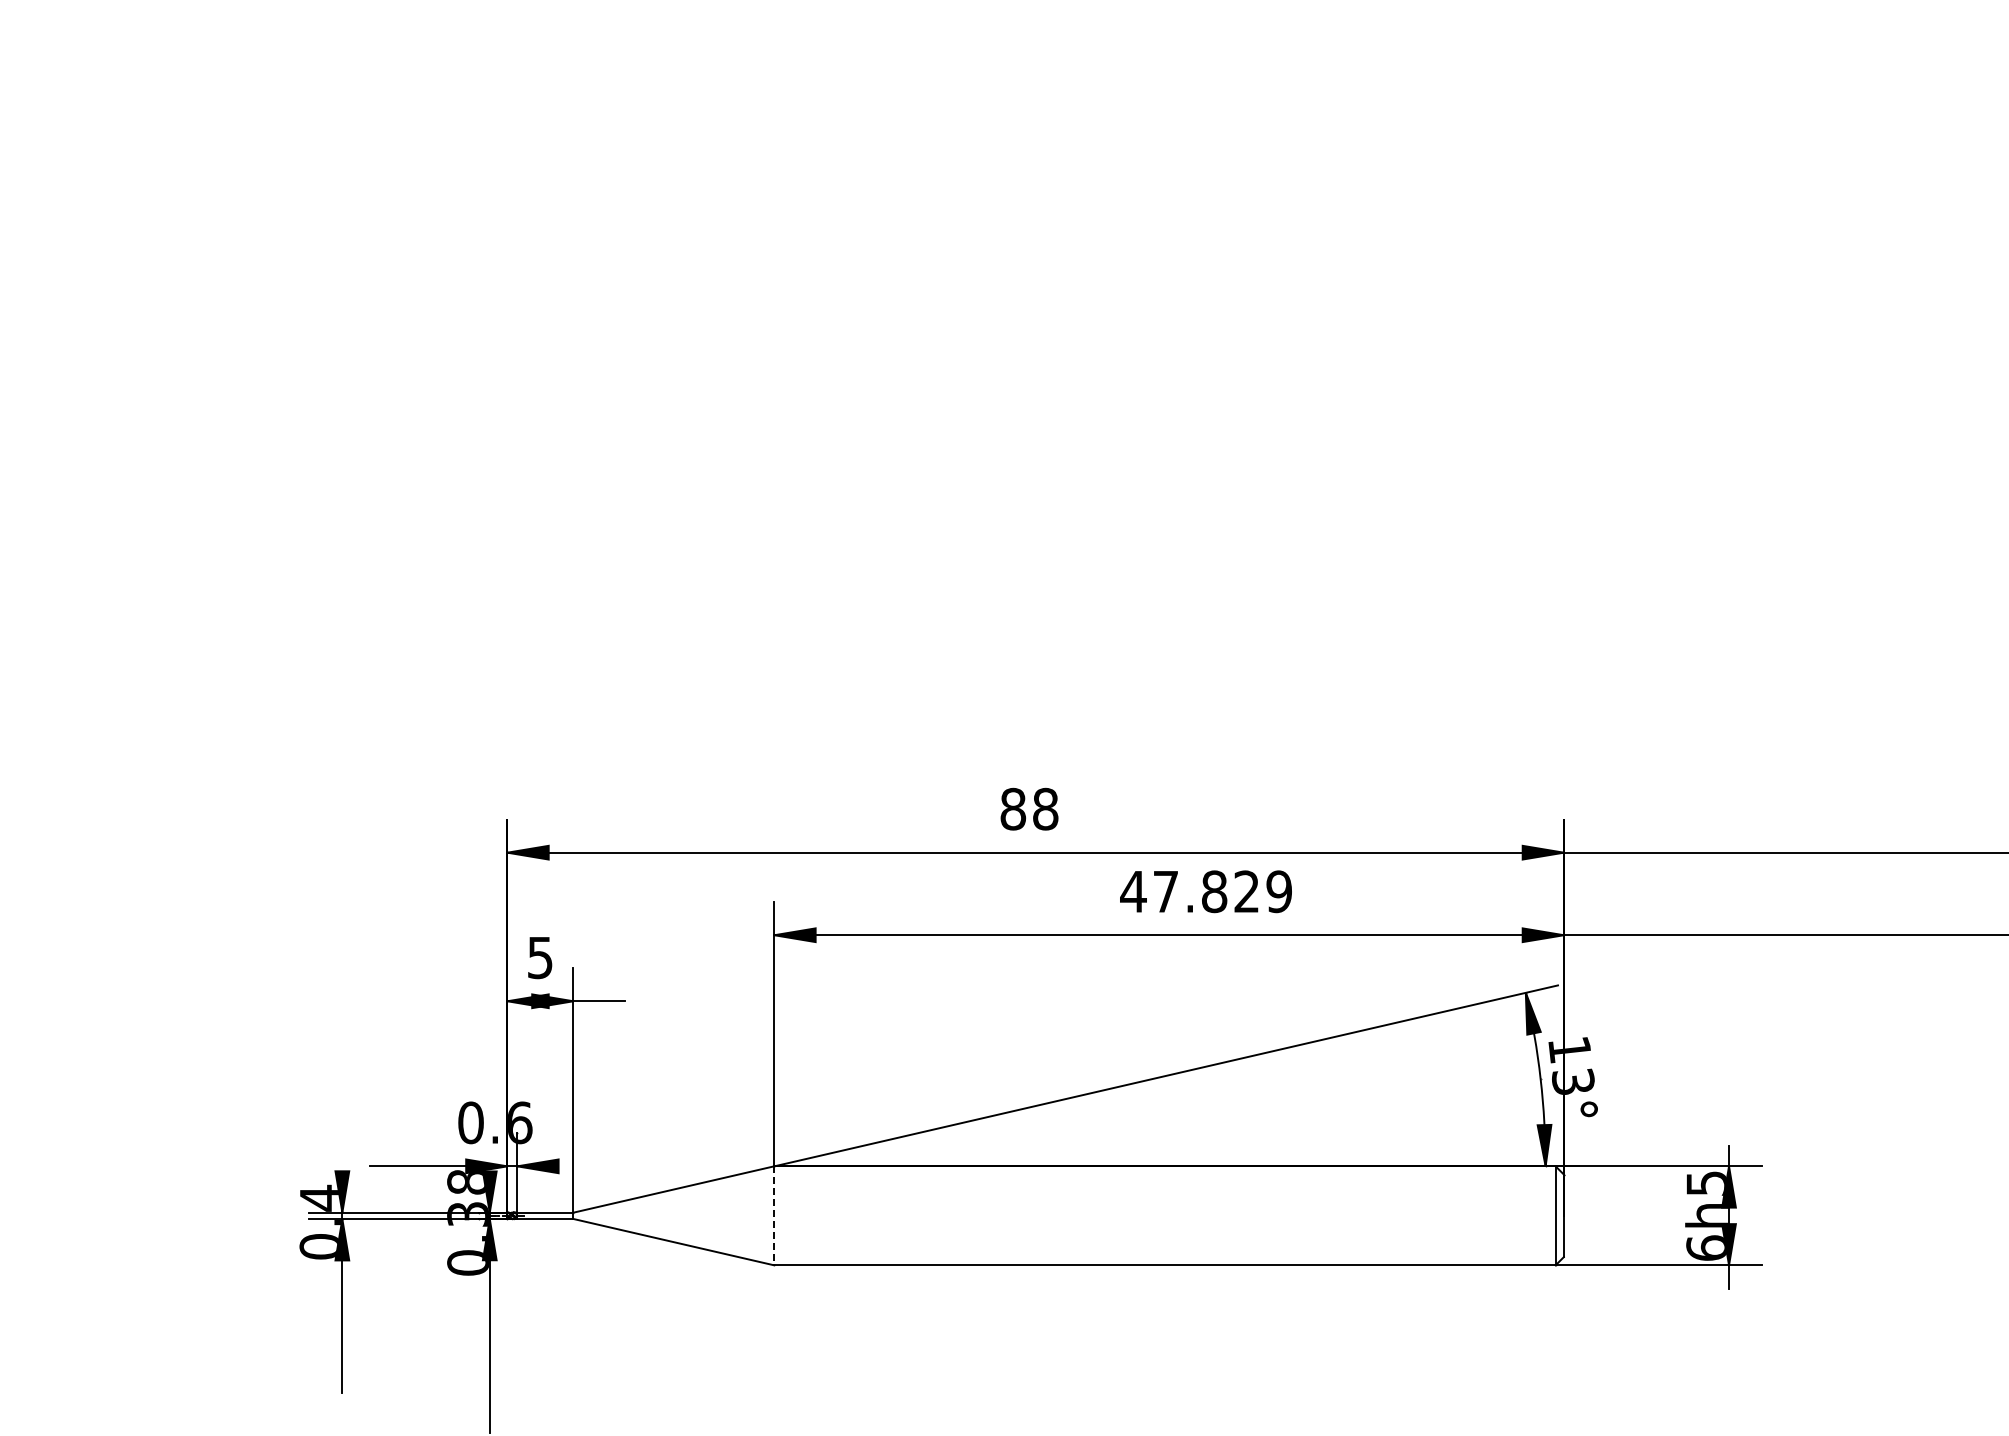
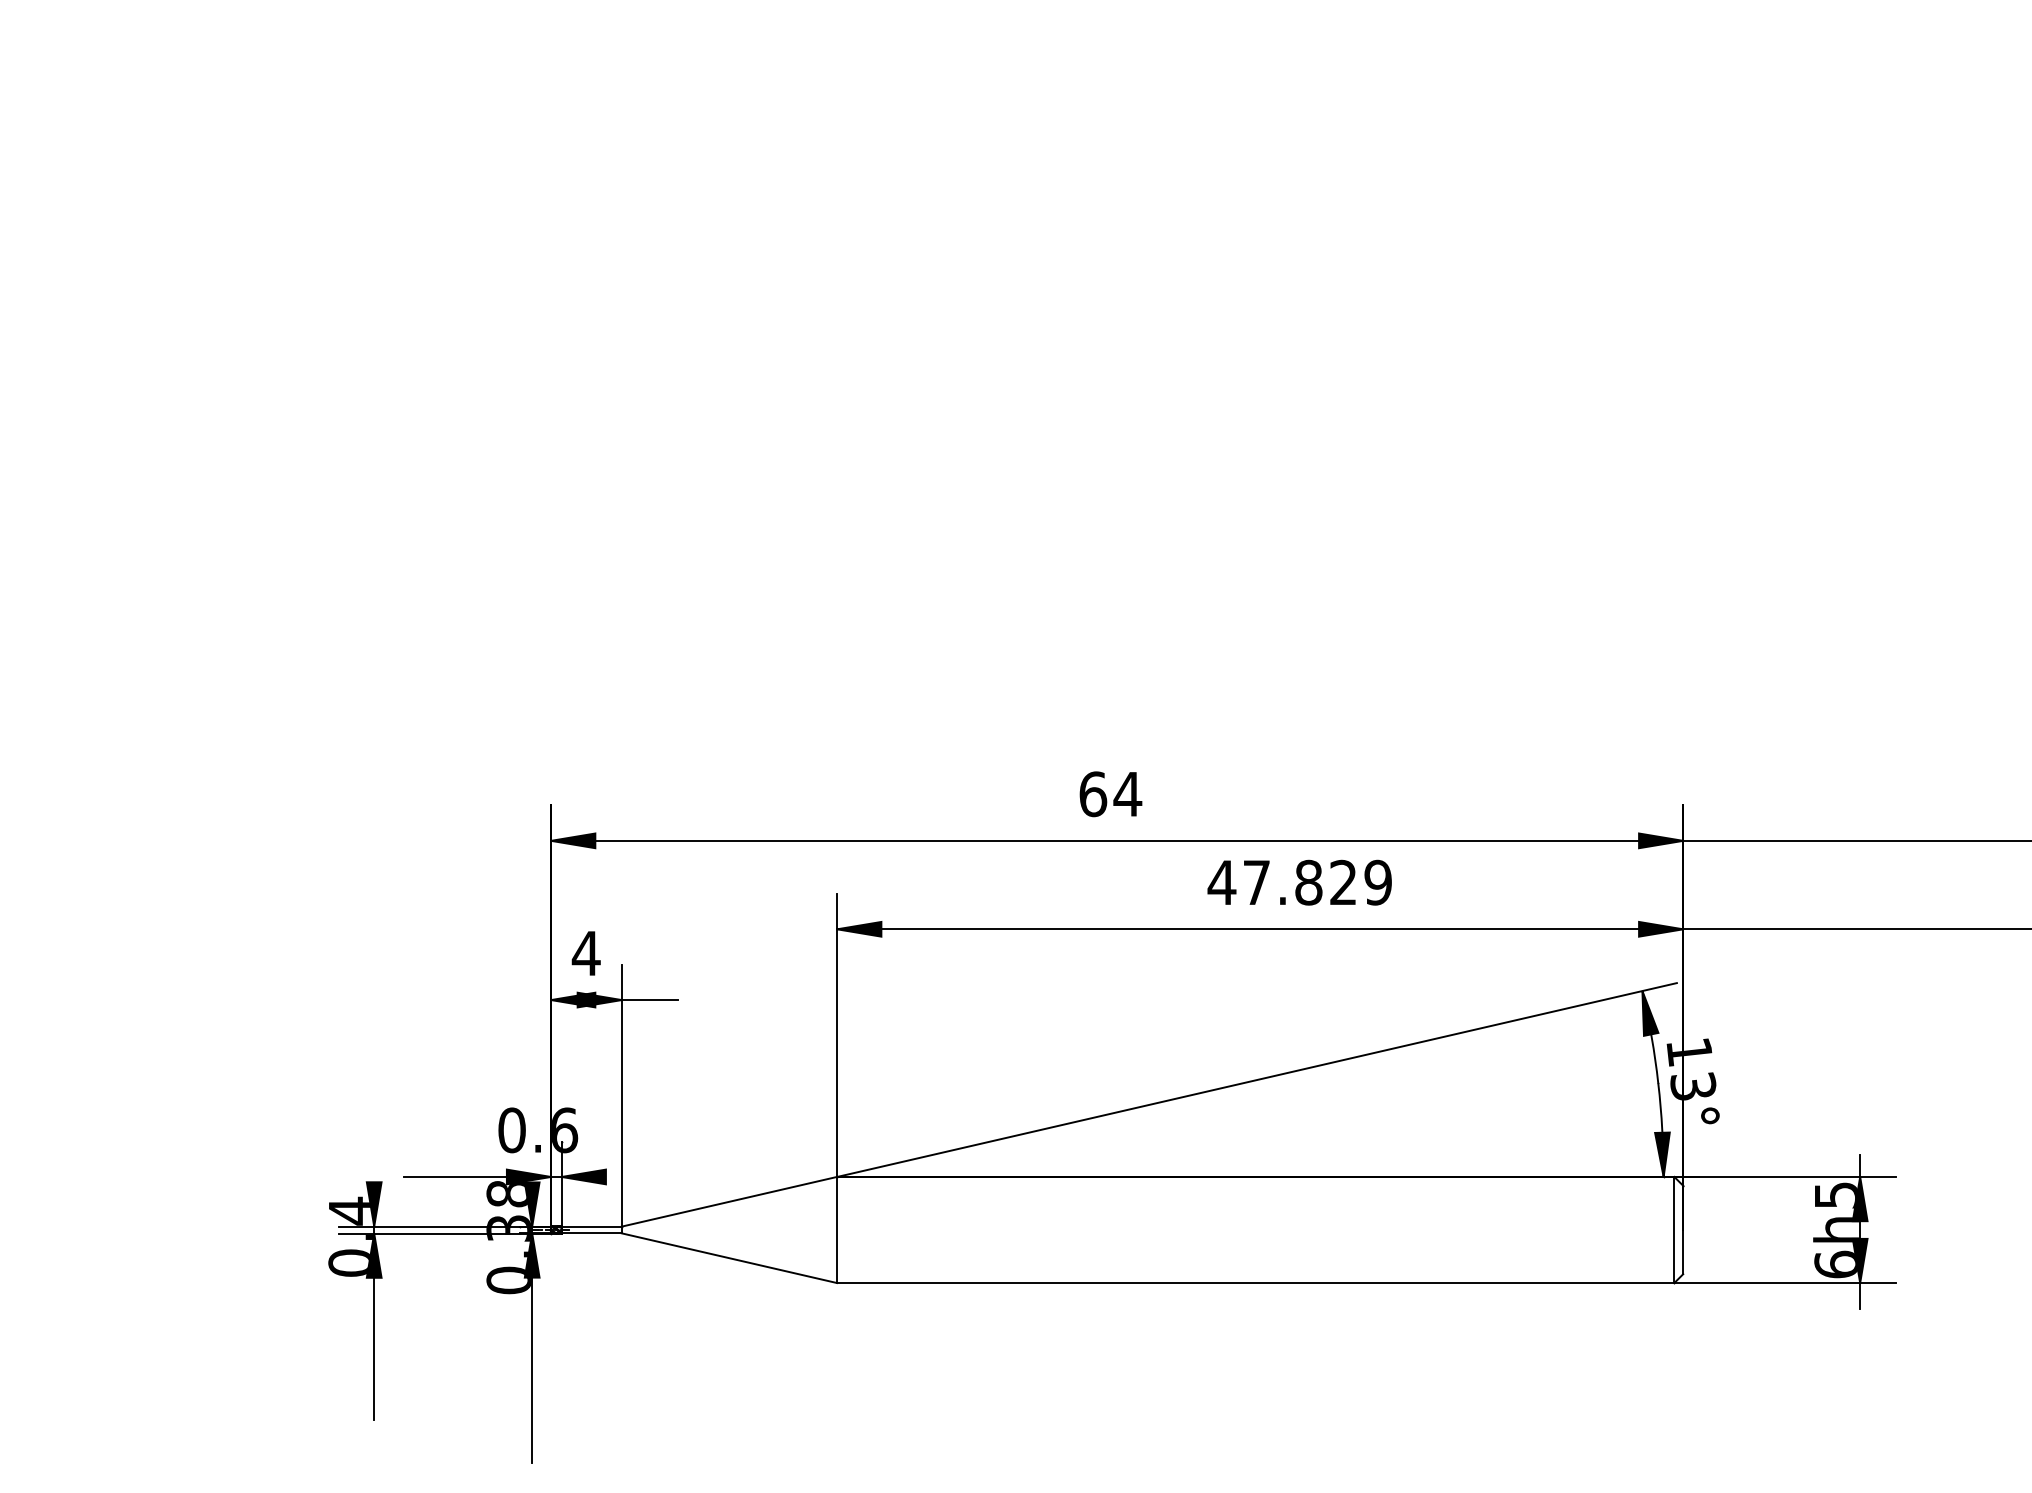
text: (1029, 808) -> (1110, 793), 88 -> 64
text: (539, 958) -> (585, 954), 5 -> 4
line: (774, 1215) -> (837, 1229), dashed -> solid

